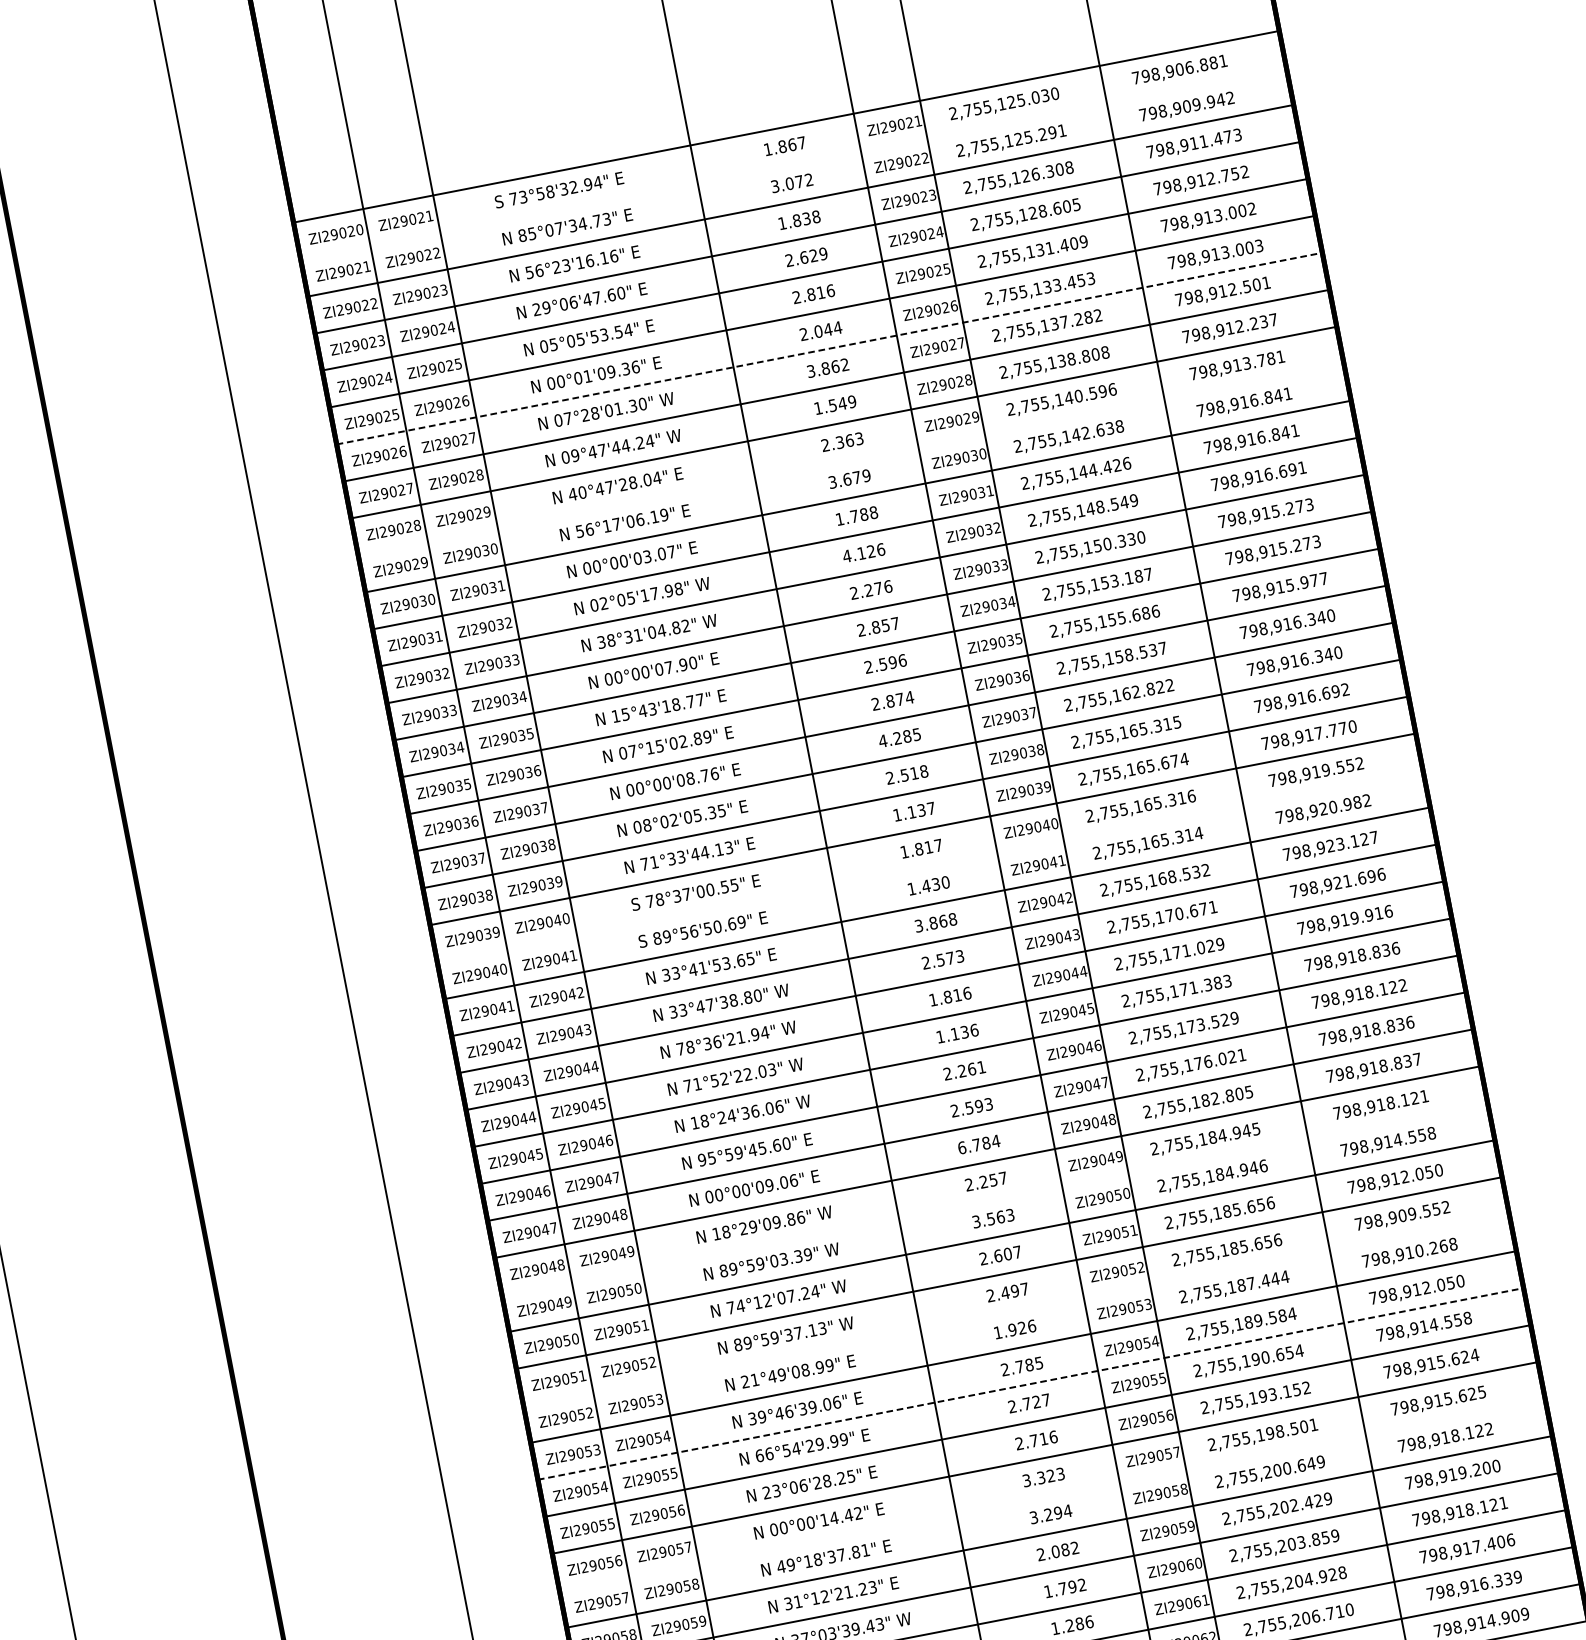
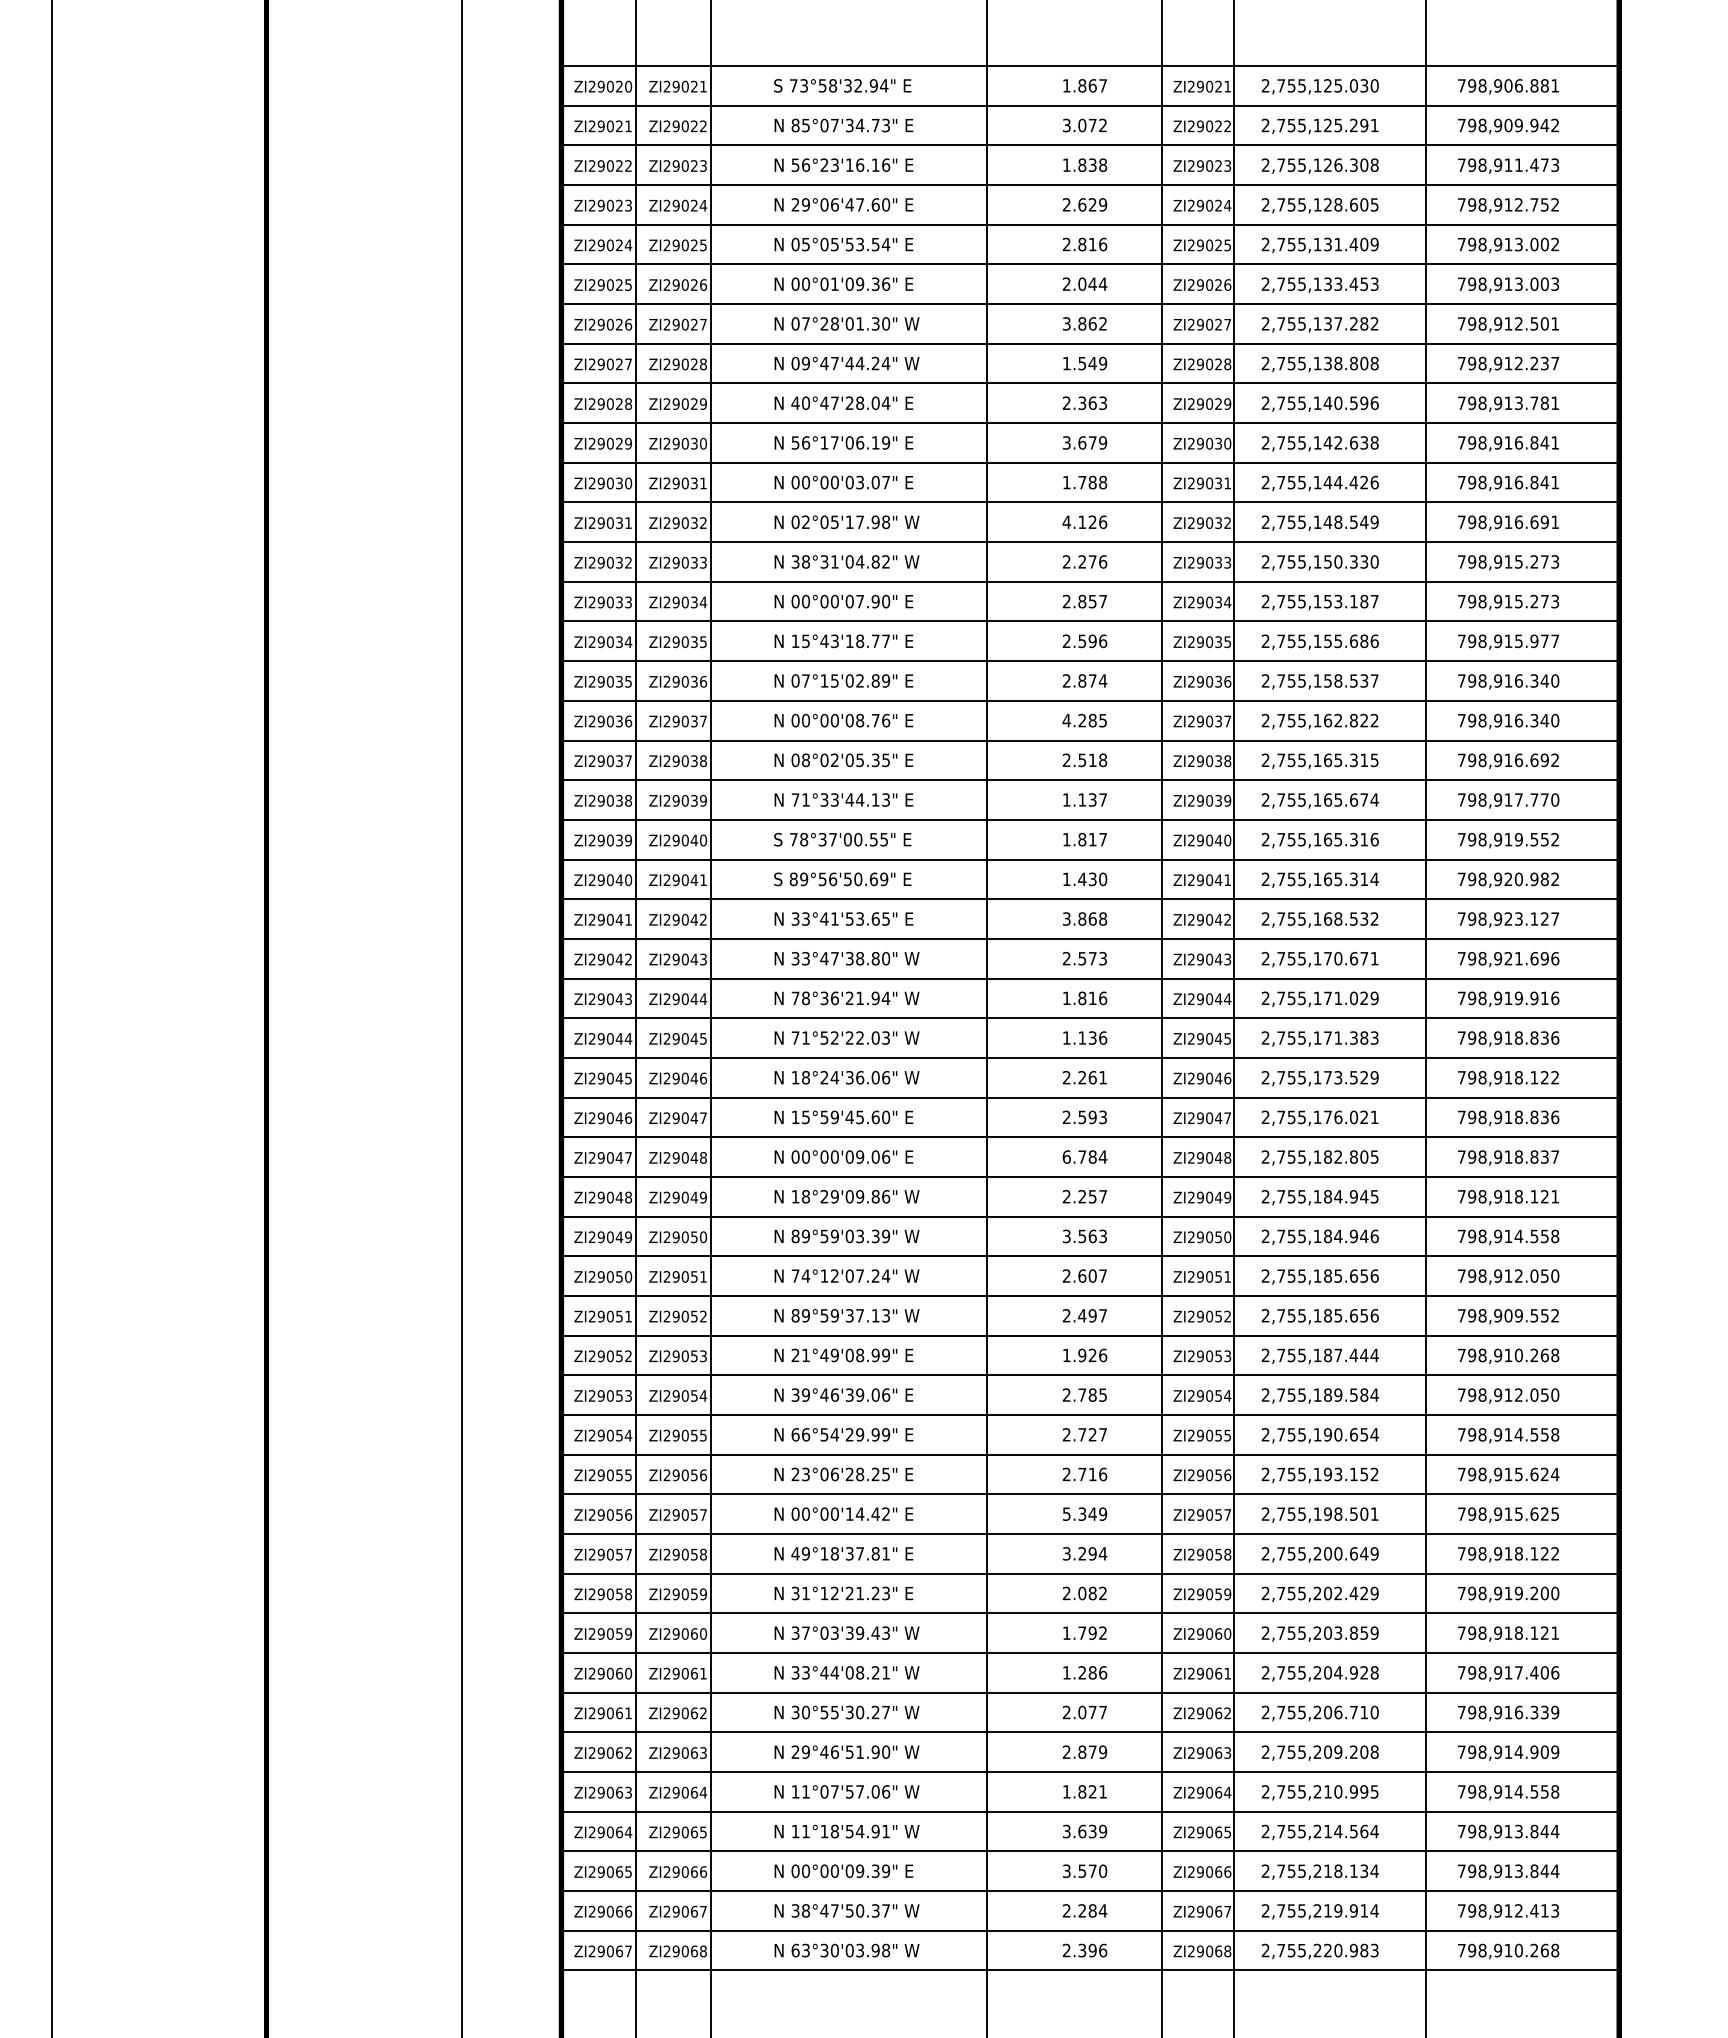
line: (793, 163) -> (1090, 105), added
line: (829, 349) -> (1090, 304), dashed -> solid
line: (851, 459) -> (1090, 423), added
line: (930, 866) -> (1090, 859), added
text: (702, 1160) -> (795, 1117), 95°59'45.60" -> 15°59'45.60"
line: (995, 1198) -> (1090, 1216), added
line: (1016, 1309) -> (1090, 1335), added
line: (1030, 1383) -> (1090, 1414), dashed -> solid
text: (1044, 1476) -> (1085, 1513), 3.323 -> 5.349
line: (1052, 1495) -> (1090, 1534), added

